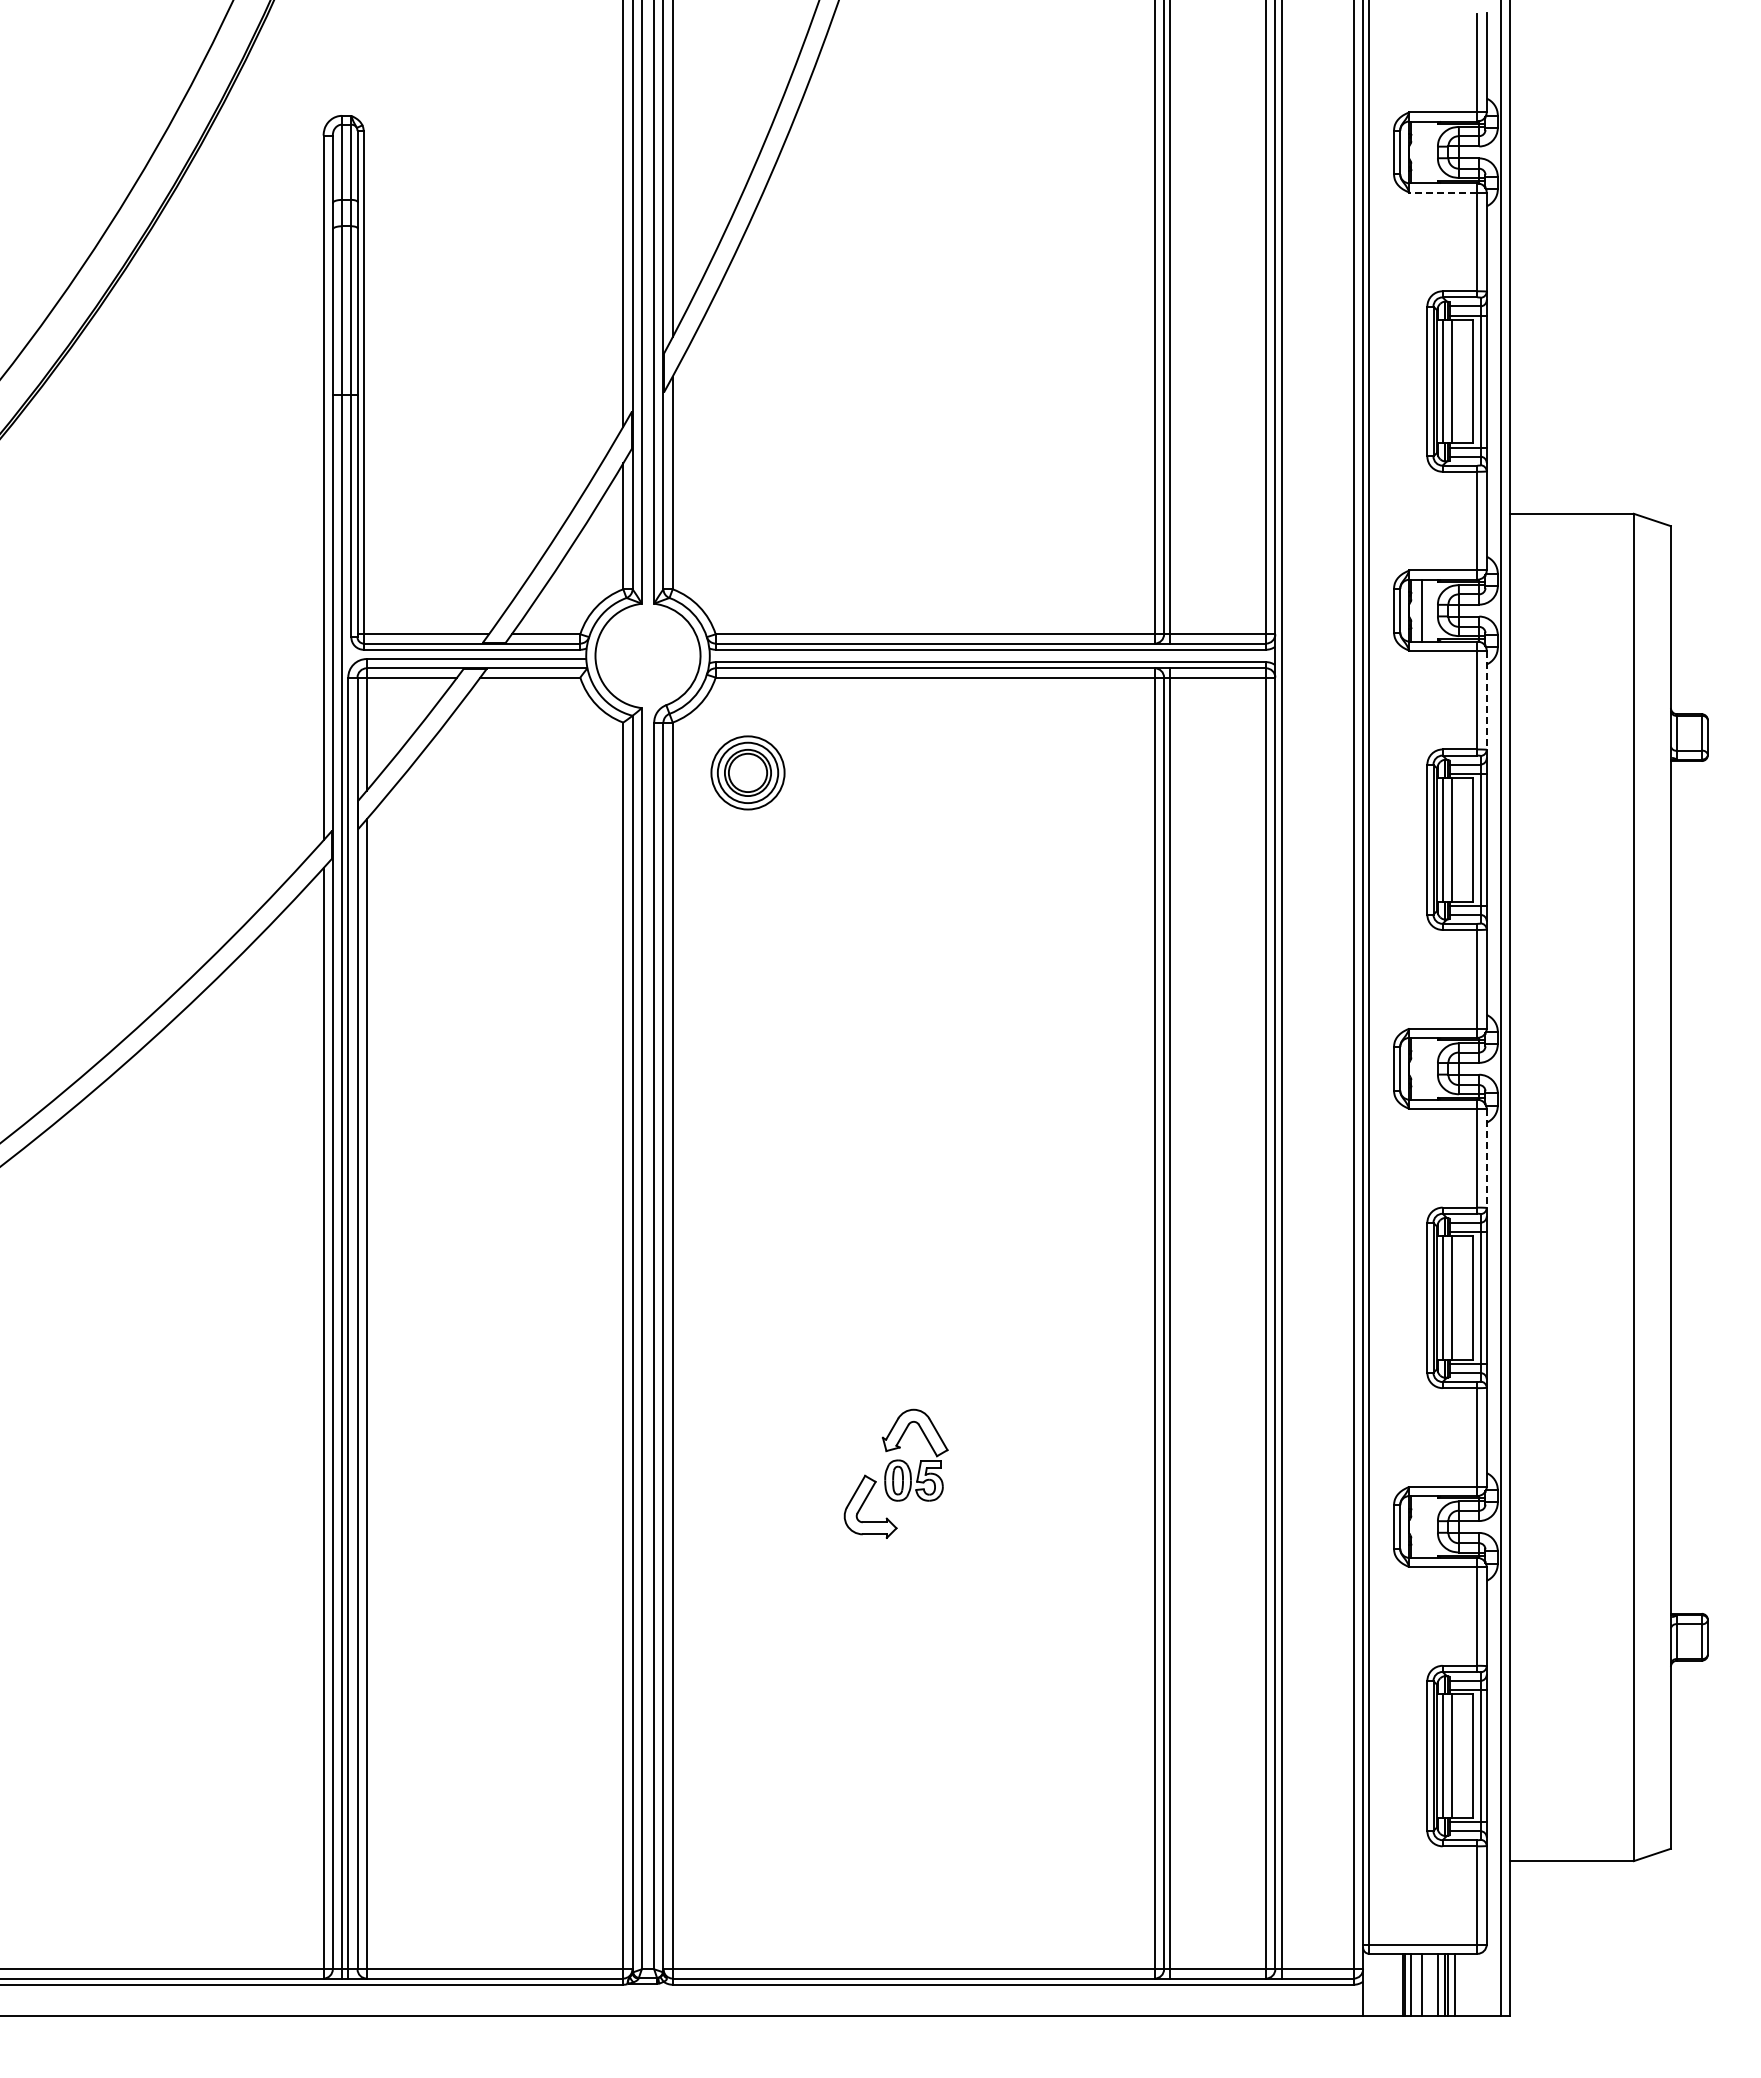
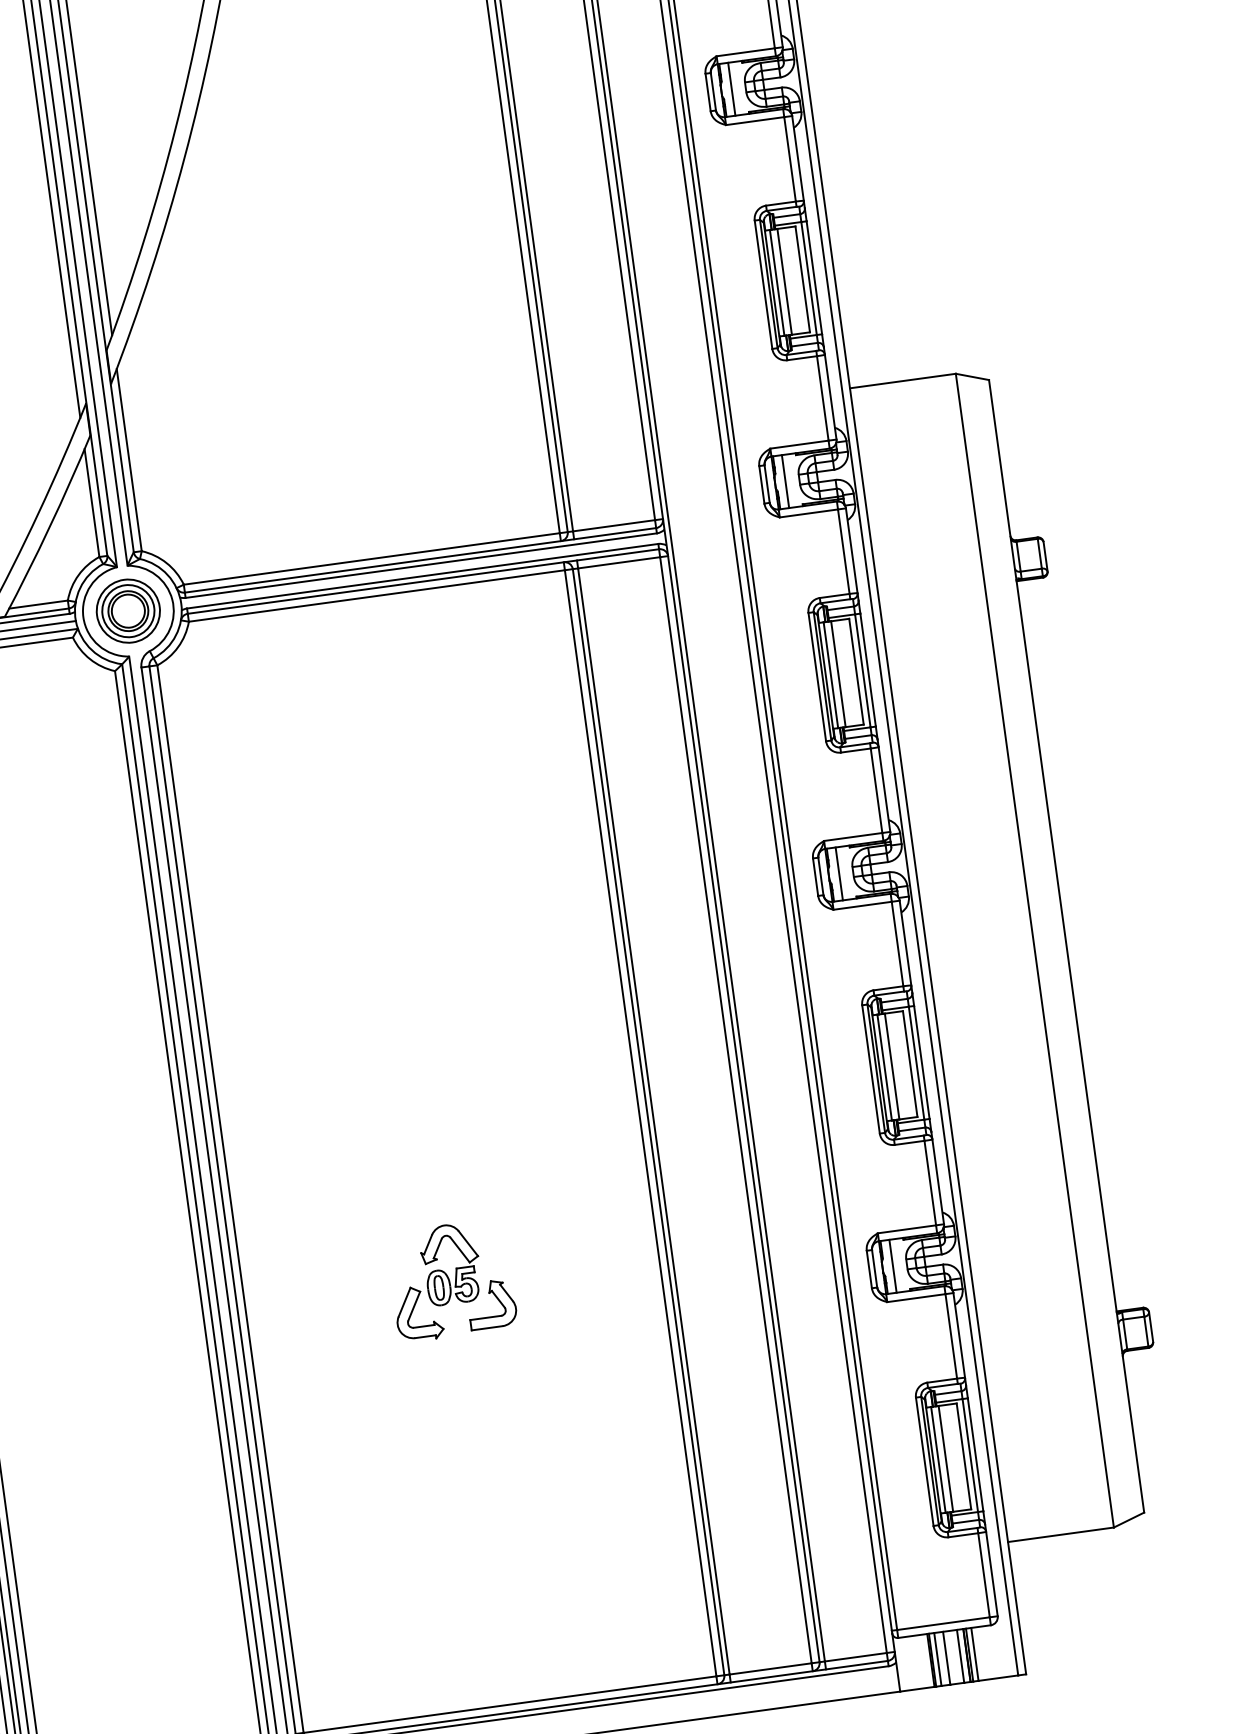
line: (1421, 152) -> (731, 89), added
line: (1443, 192) -> (755, 120), dashed -> solid
line: (1486, 700) -> (851, 550), dashed -> solid
part: (747, 772) -> (127, 610), moved
line: (1421, 1068) -> (839, 873), added
line: (1486, 1158) -> (905, 943), dashed -> solid
part: (963, 1504) -> (498, 1300), added
line: (1421, 1526) -> (892, 1265), added

